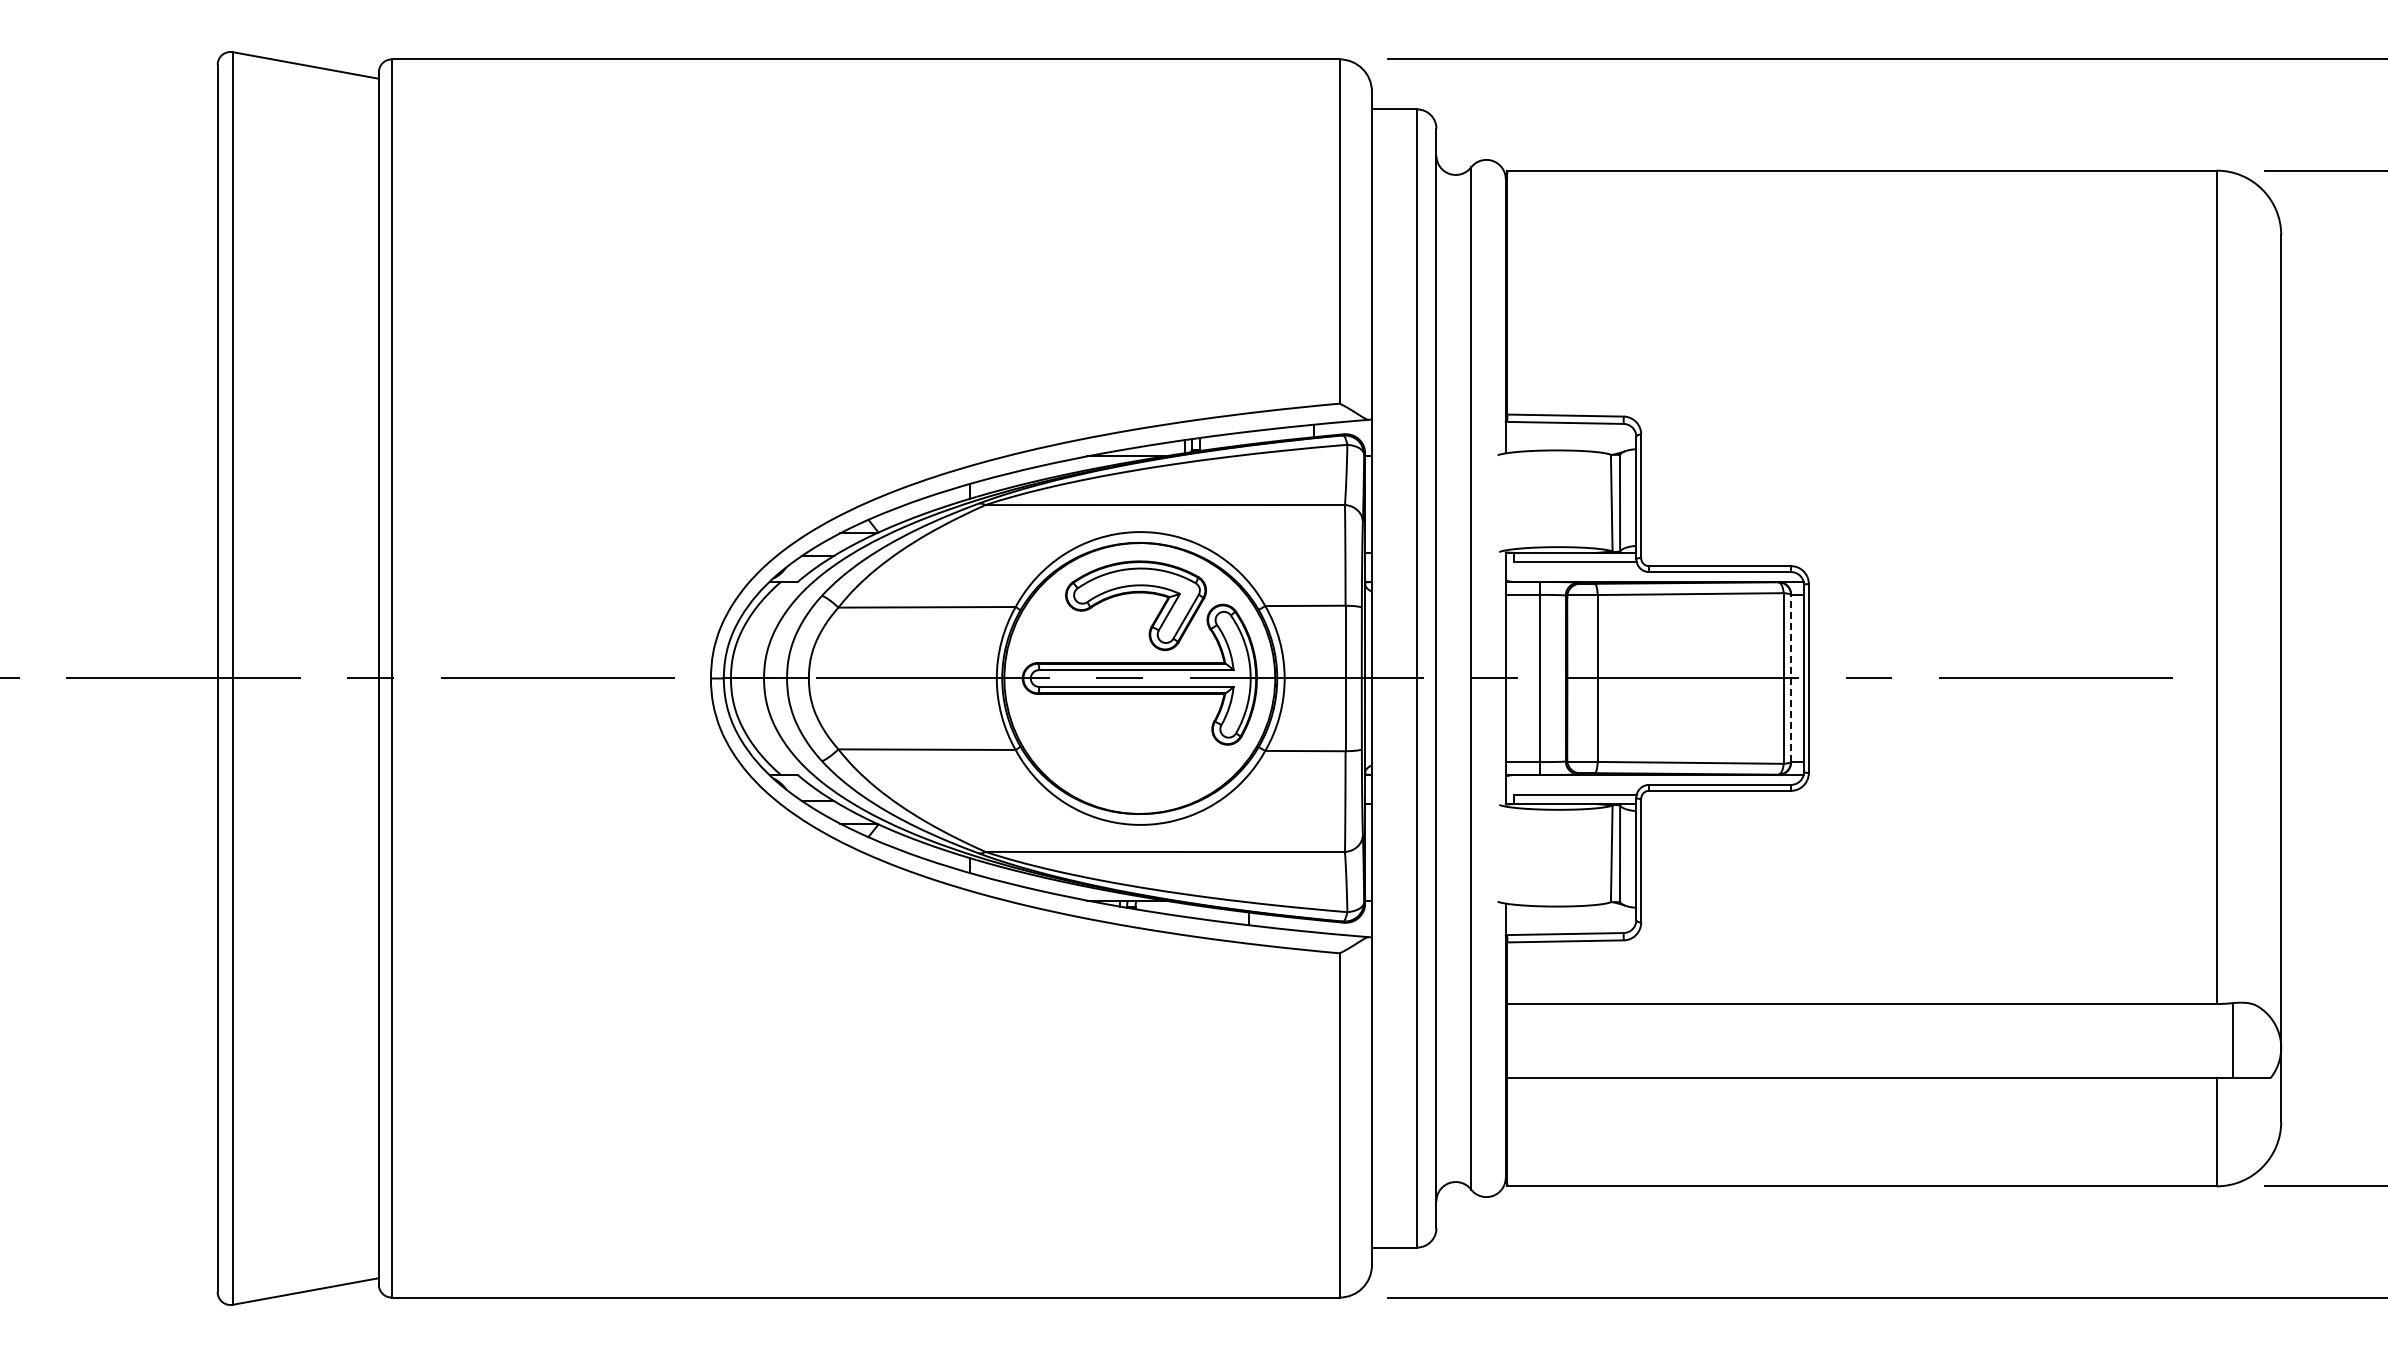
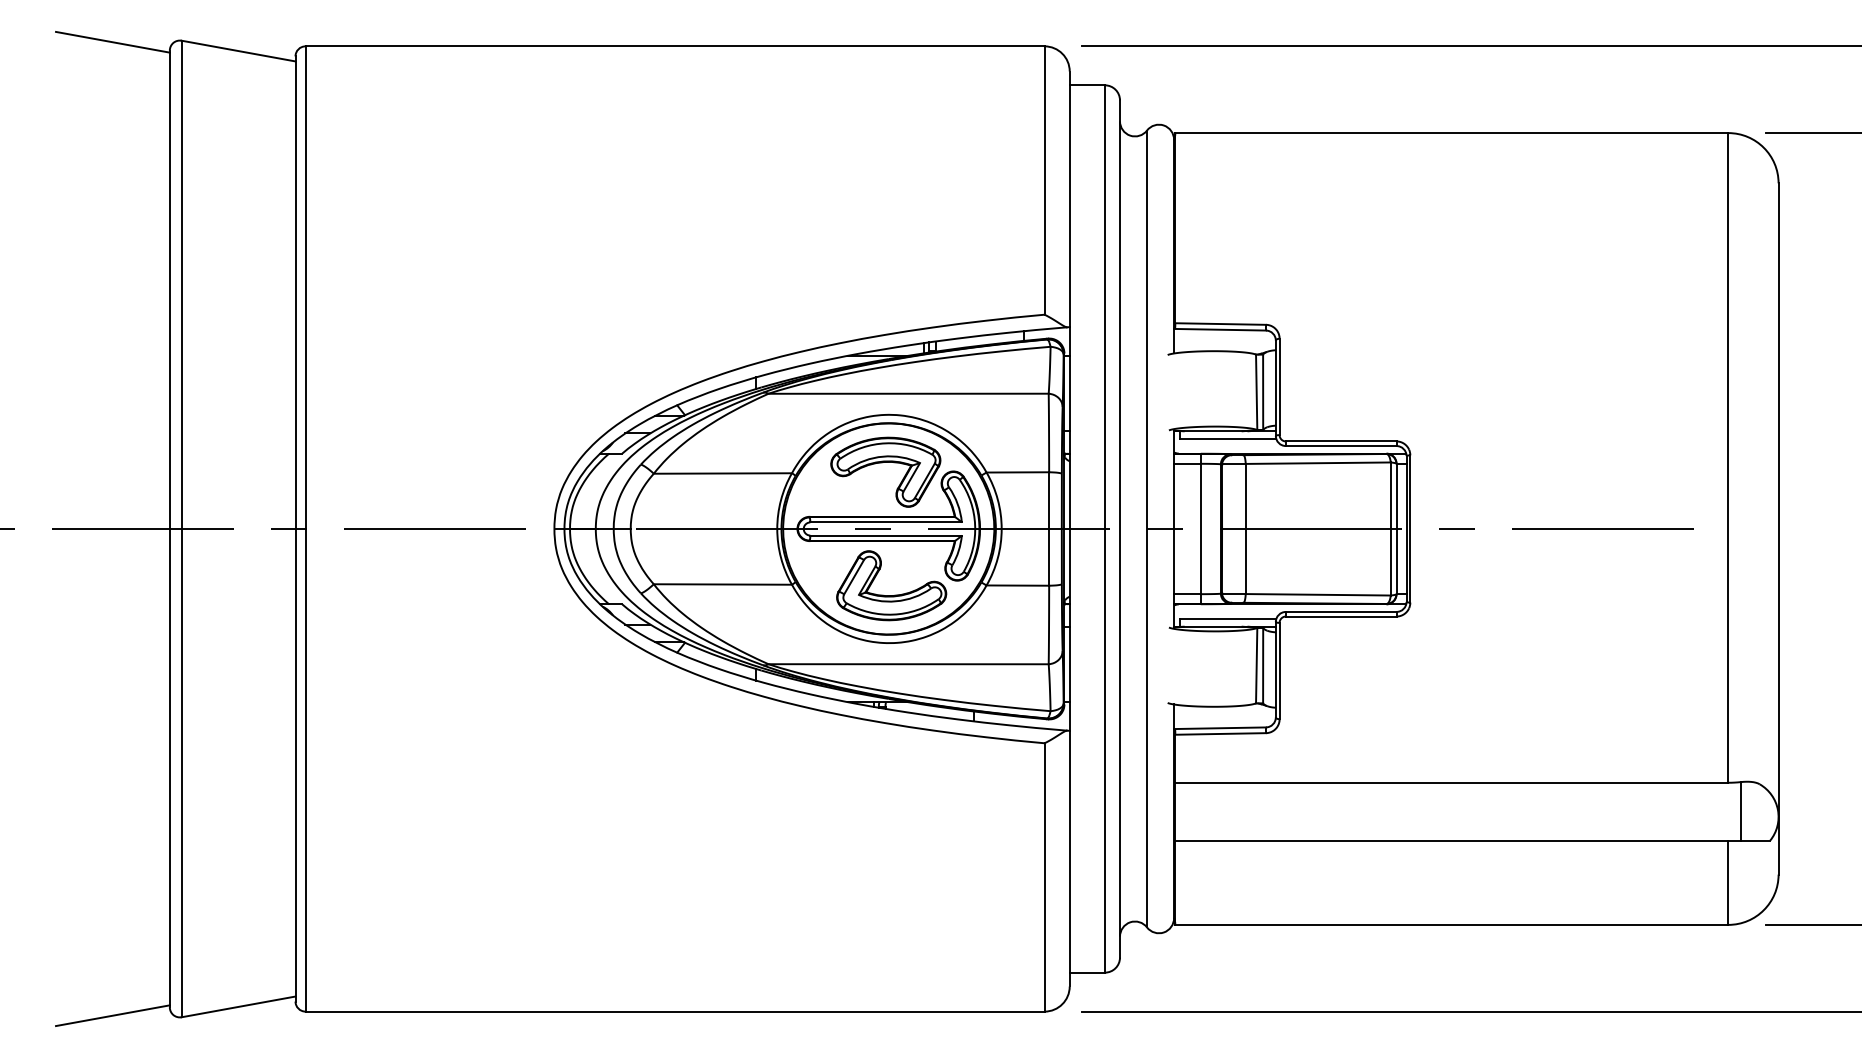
line: (144, 53) -> (112, 41), added
line: (1791, 678) -> (1396, 529), dashed -> solid
part: (1143, 763) -> (891, 595), added
line: (144, 1302) -> (112, 1015), added

